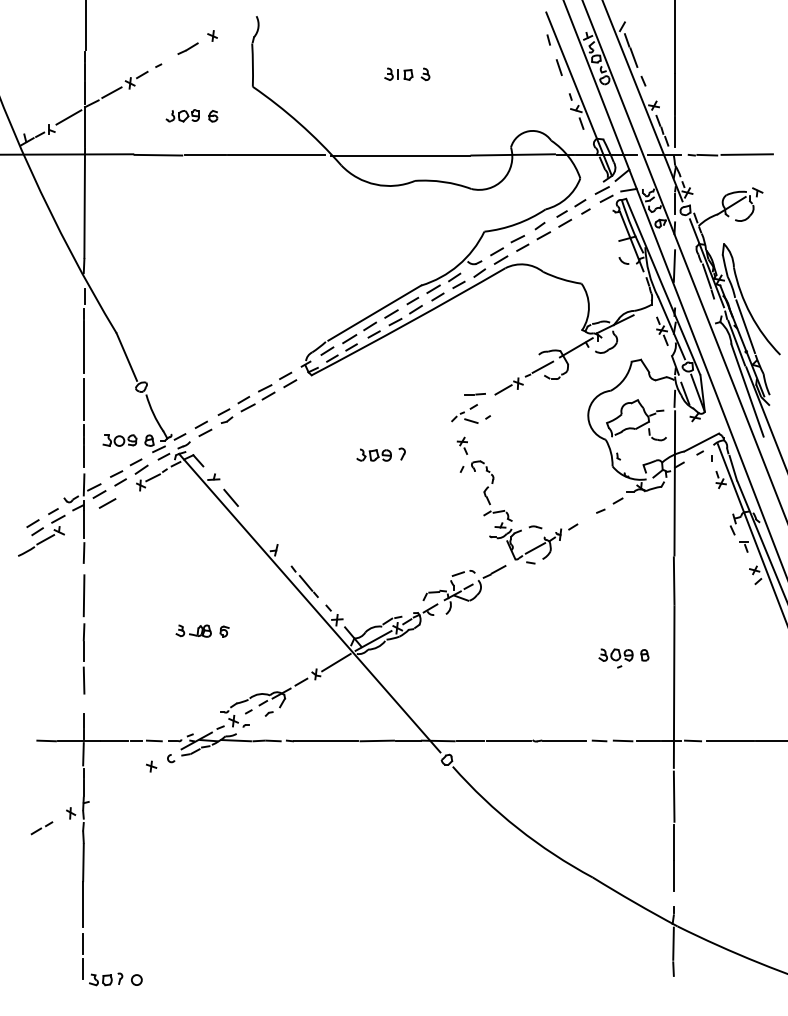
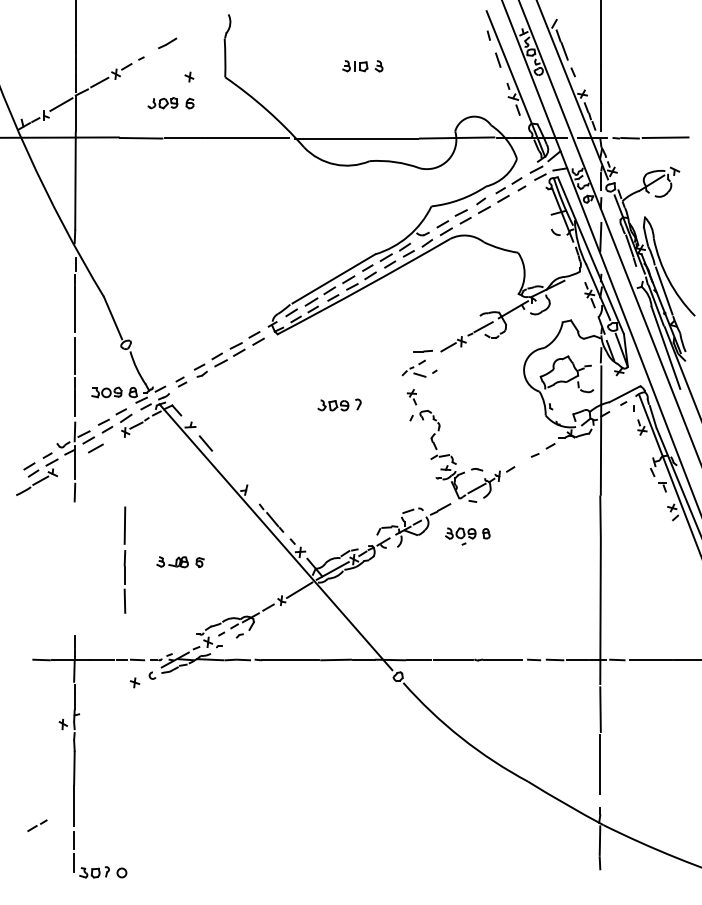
part: (212, 35) -> (189, 76), moved
part: (203, 428) -> (181, 381), size x0.7
part: (83, 633) -> (124, 559), moved
part: (623, 658) -> (467, 536), moved
line: (42, 827) -> (37, 825), moved

